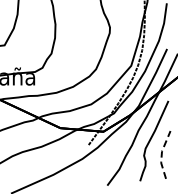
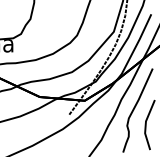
line: (161, 154) -> (145, 124), dashed -> solid

